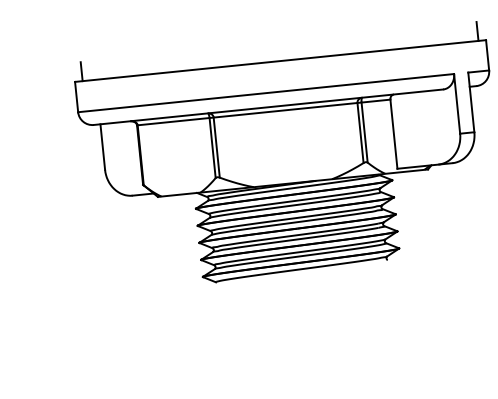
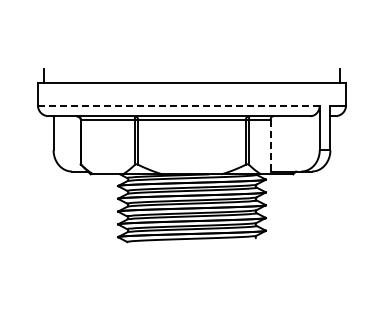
line: (265, 93) -> (178, 105), solid -> dashed
line: (393, 134) -> (270, 145), solid -> dashed

